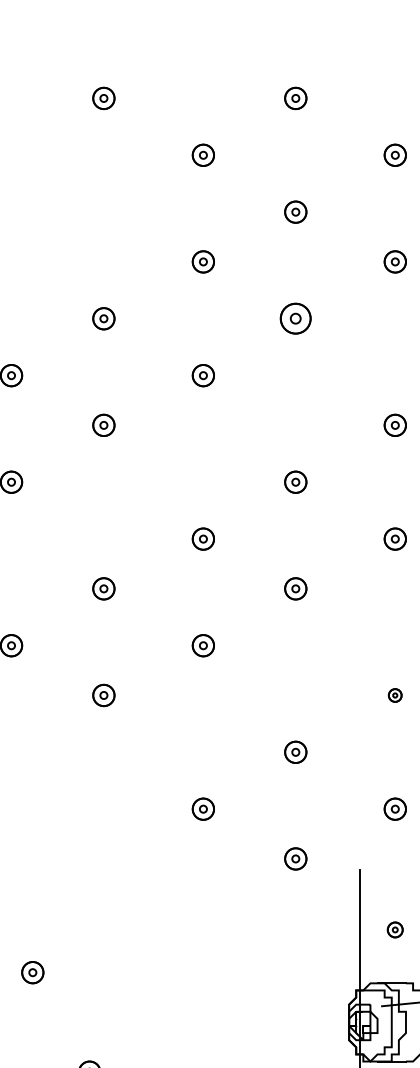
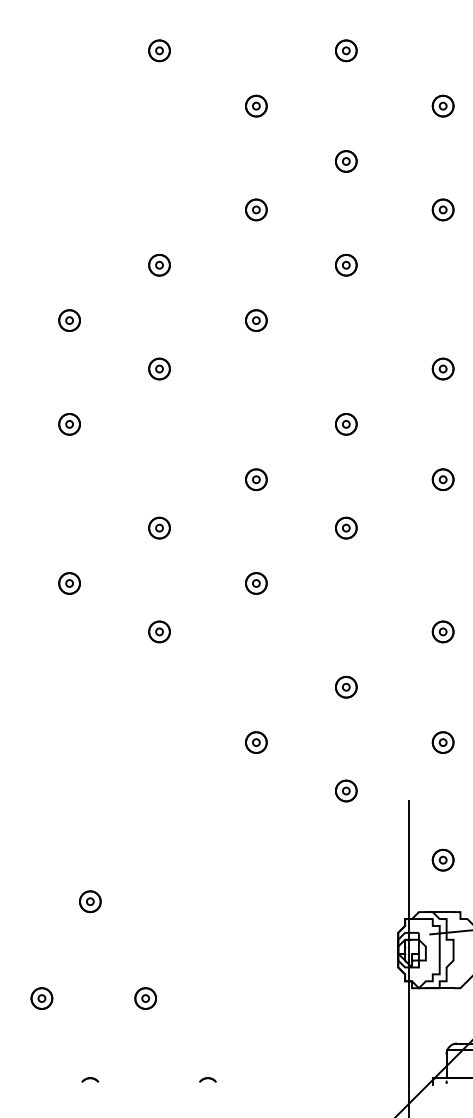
part: (295, 319) -> (346, 265), size x0.71
part: (394, 695) -> (442, 631), size x1.67
part: (394, 929) -> (442, 859), size x1.43

